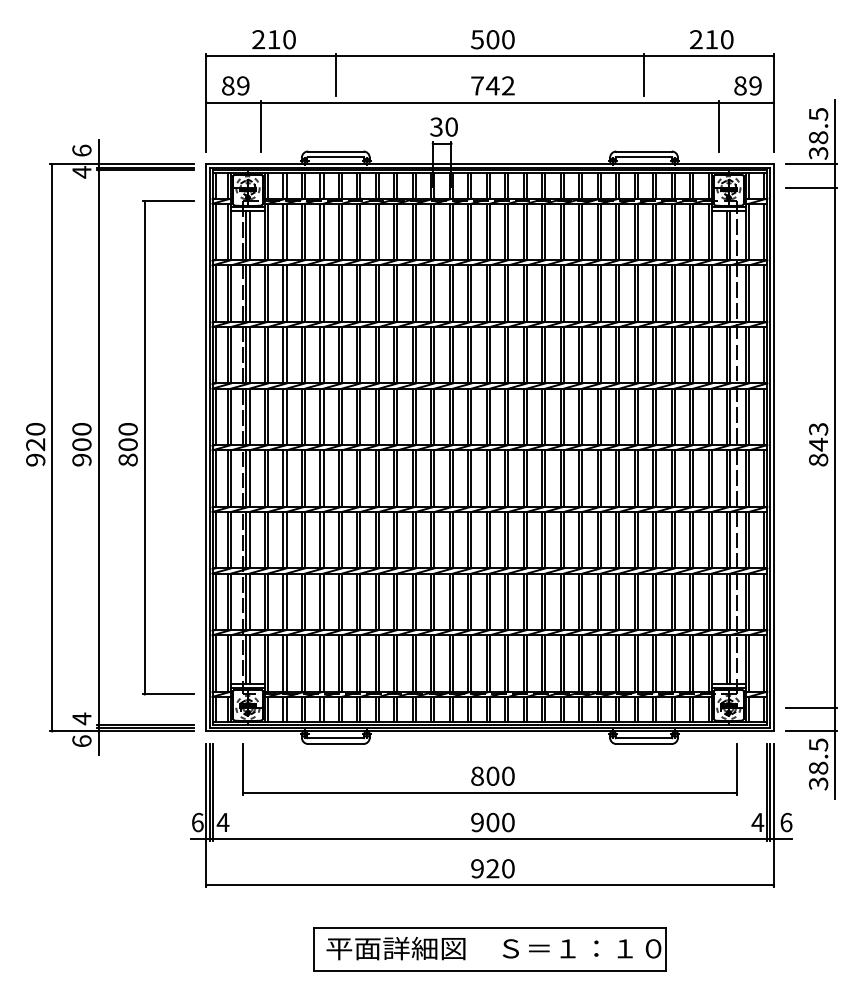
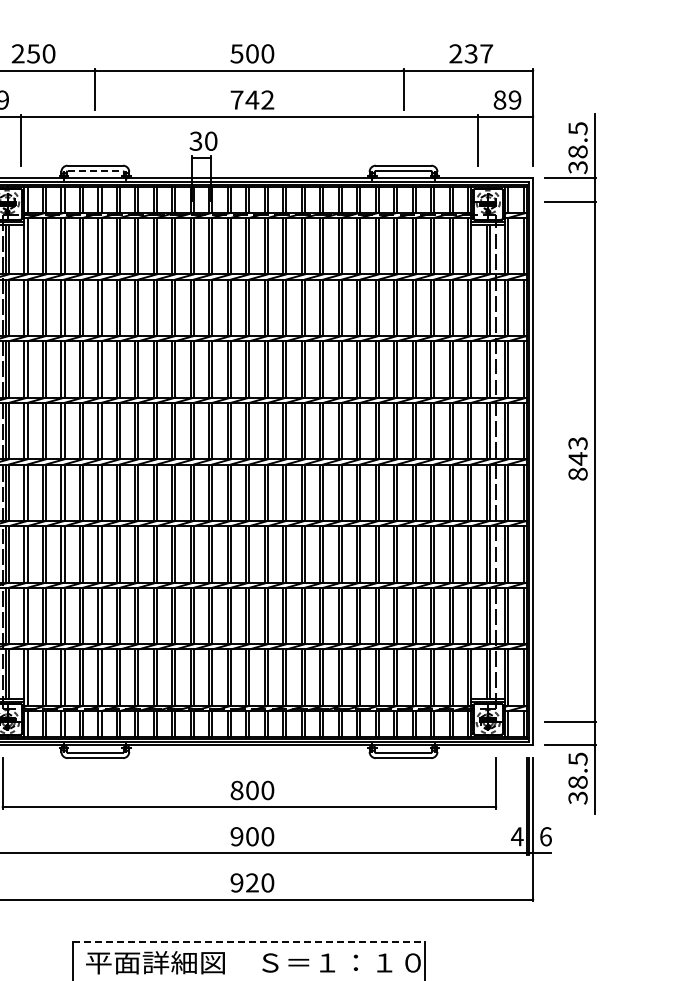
text: (273, 39) -> (33, 53), 210 -> 250
text: (719, 39) -> (479, 53), 210 -> 237
line: (335, 157) -> (95, 171), solid -> dashed
line: (489, 927) -> (249, 941), solid -> dashed

